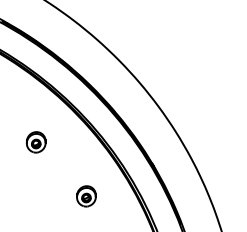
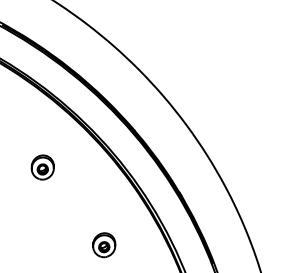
part: (86, 196) -> (104, 245), moved

